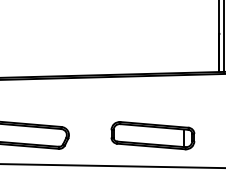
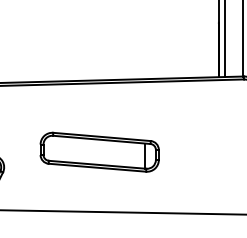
part: (152, 135) -> (99, 152), moved

